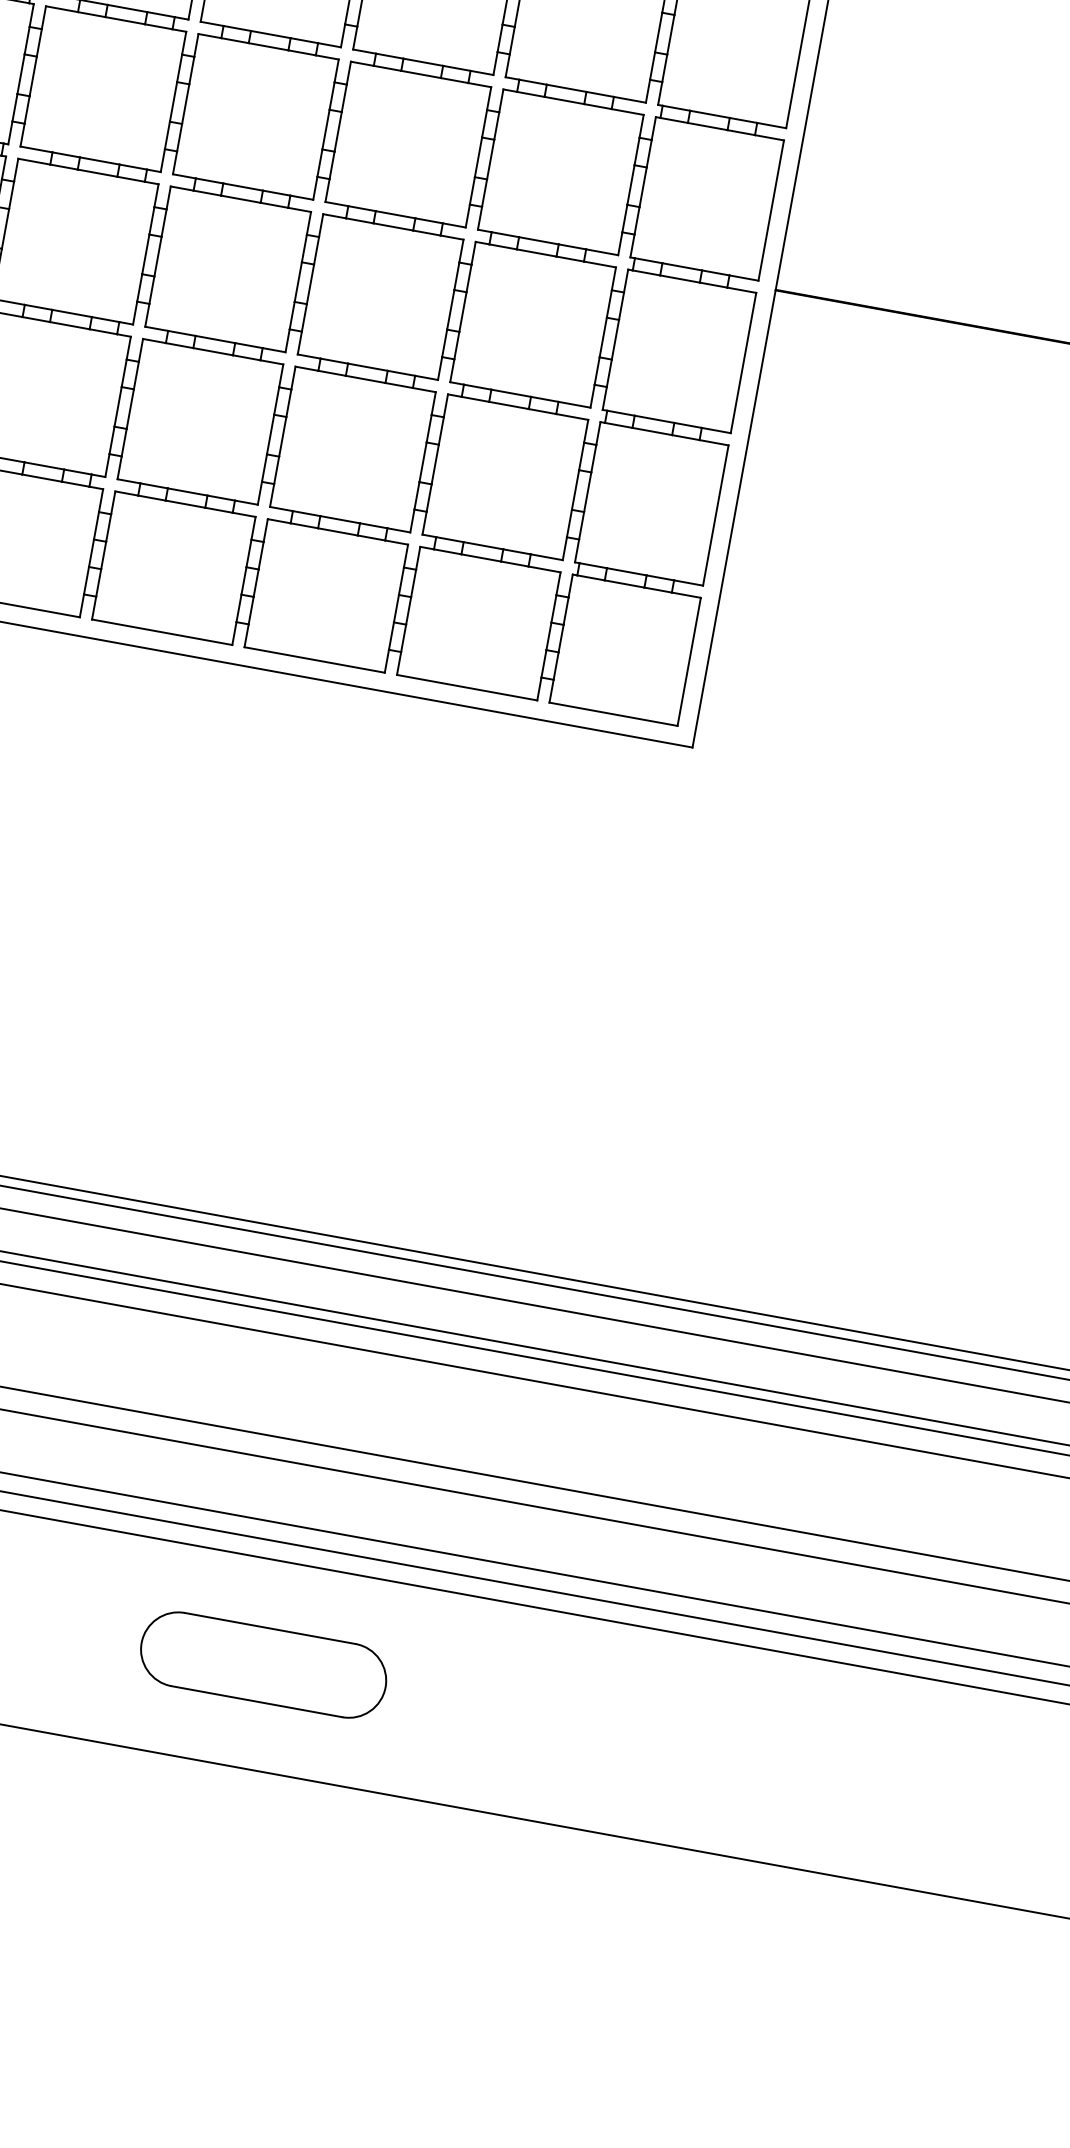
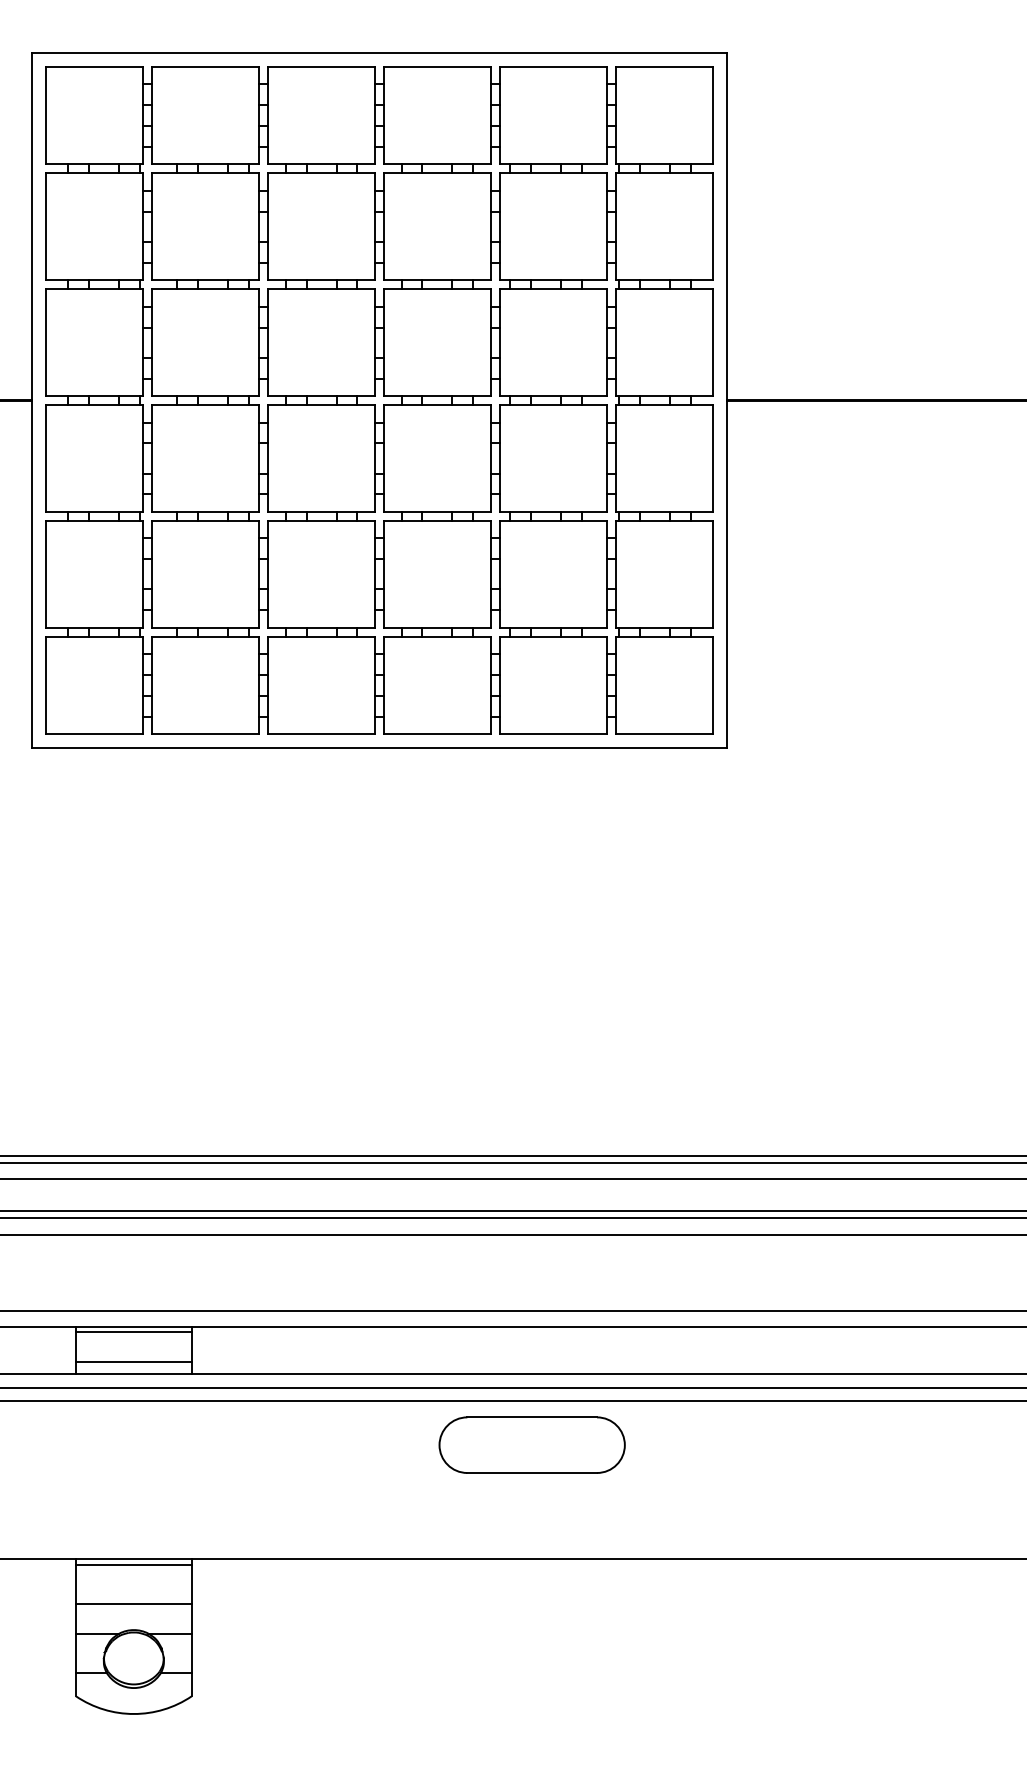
part: (262, 1664) -> (531, 1444), moved

